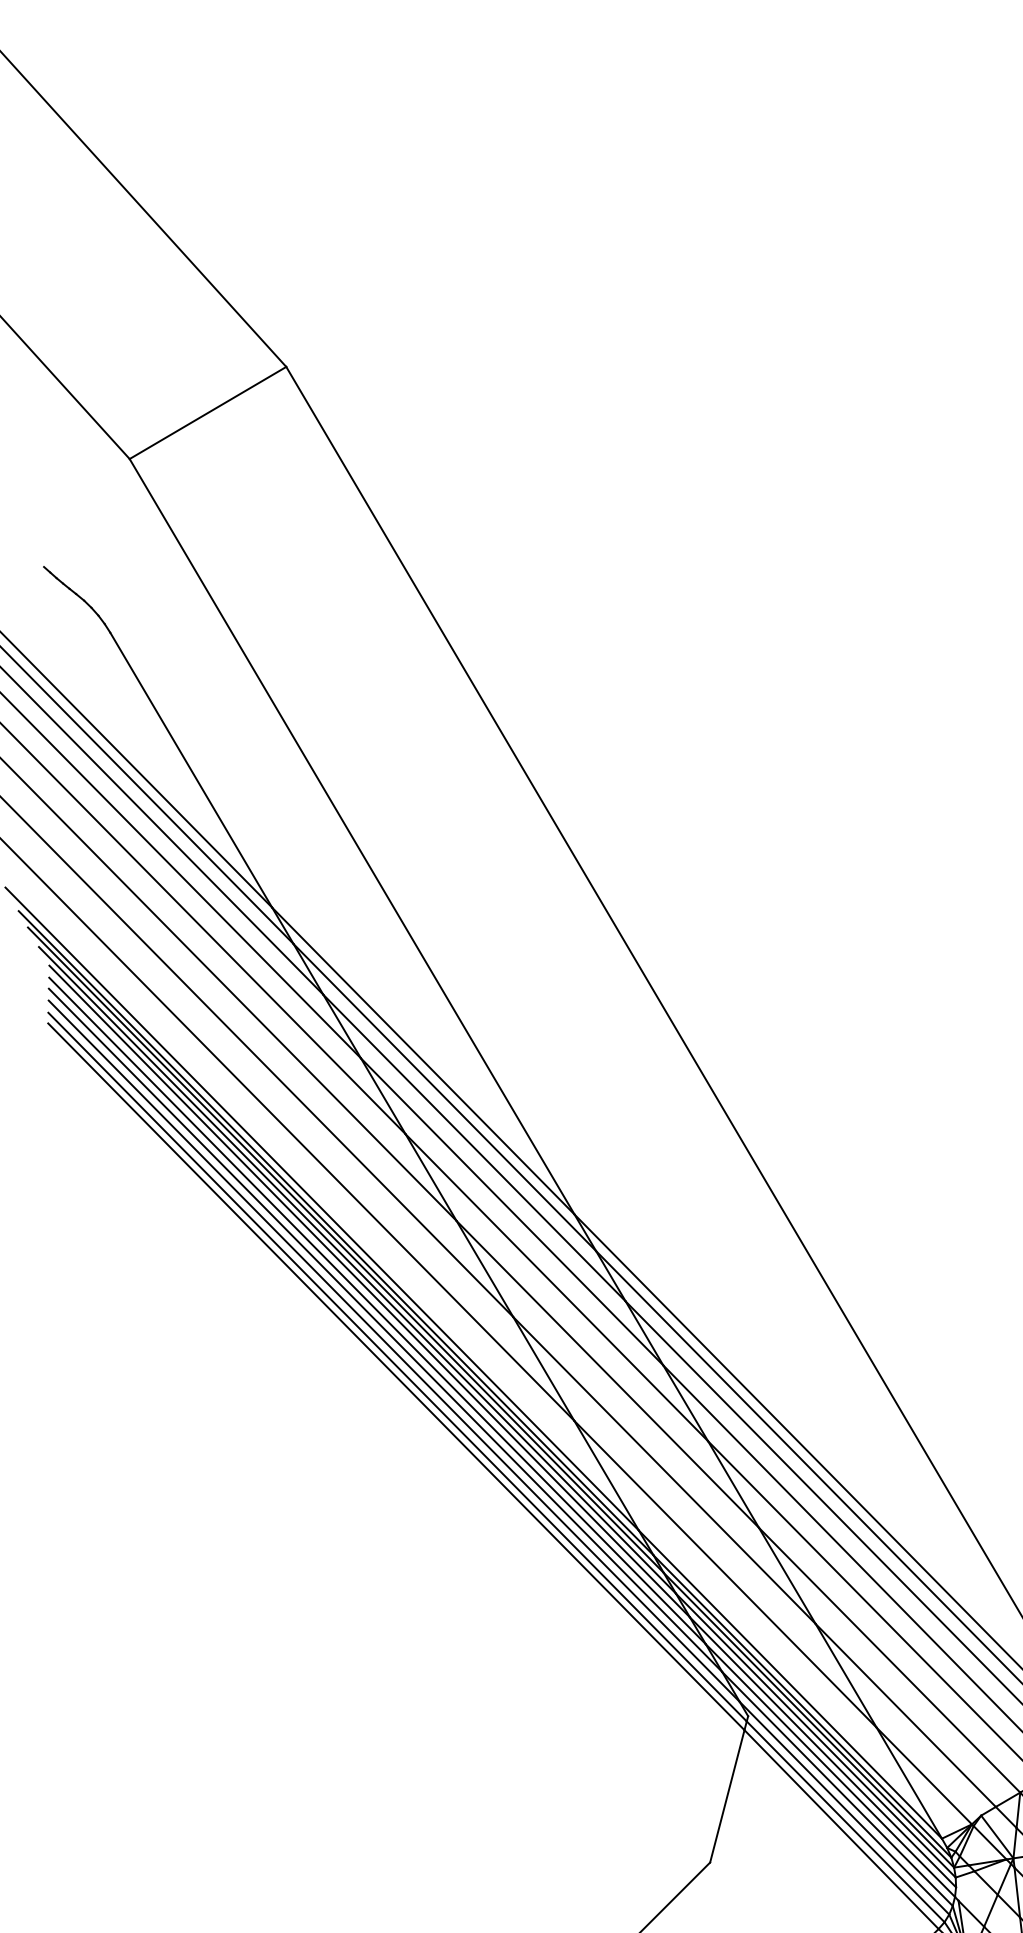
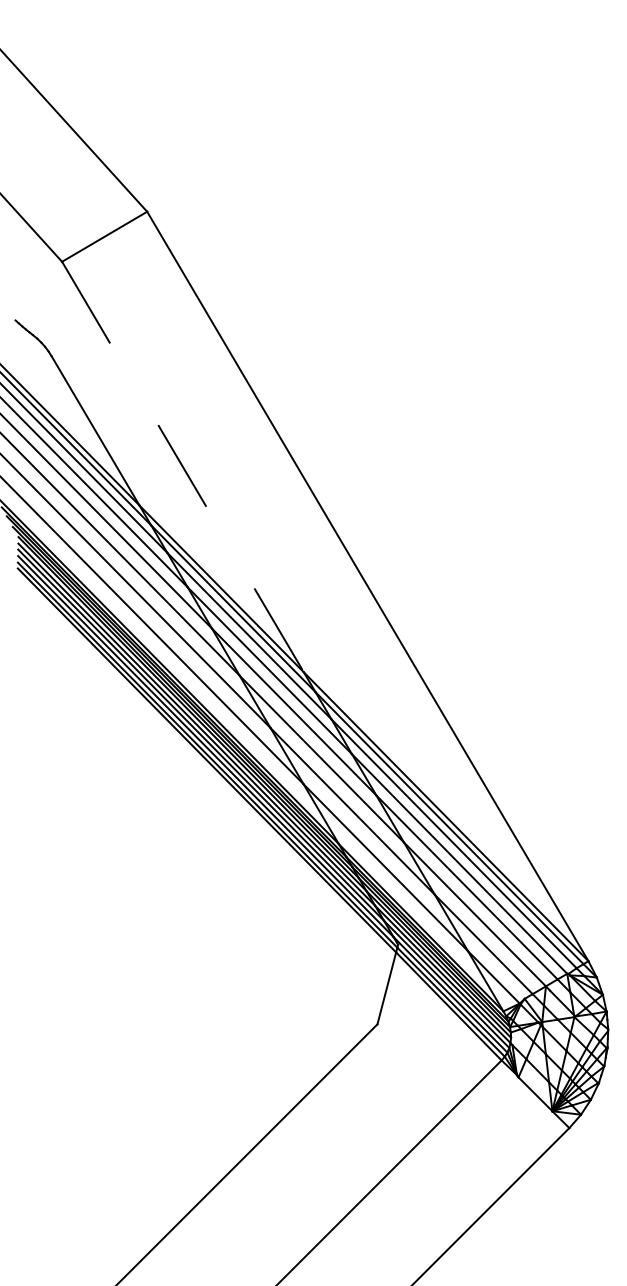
line: (353, 837) -> (183, 467), solid -> dashed

